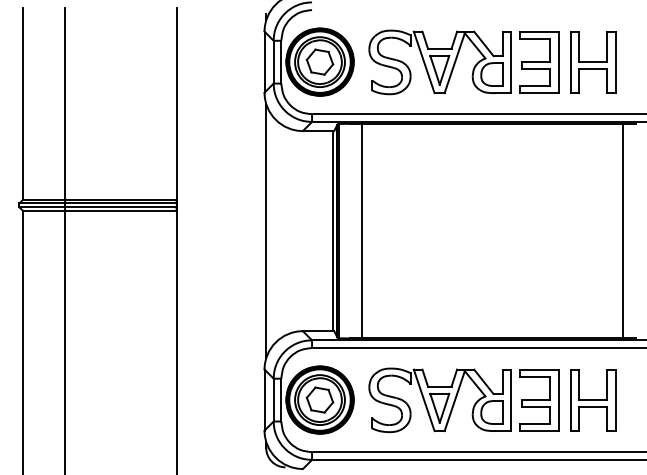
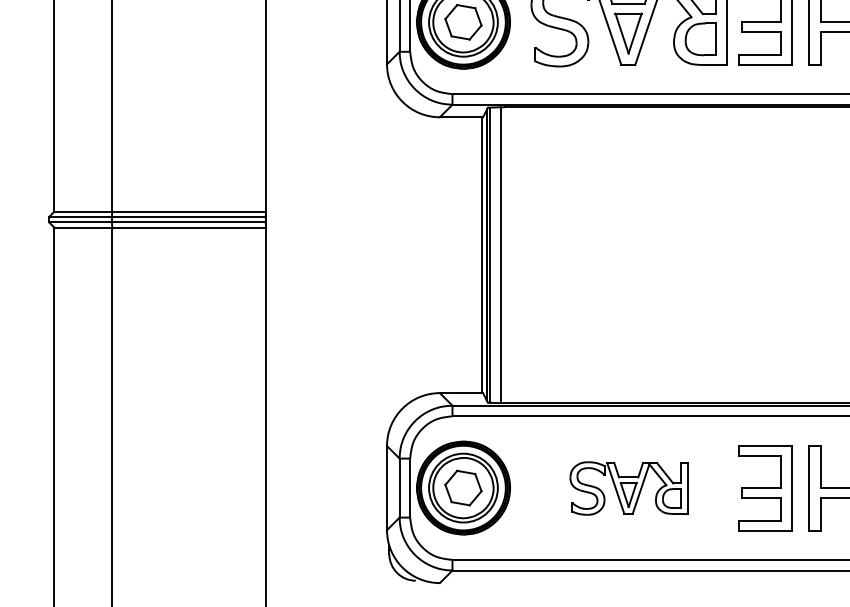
line: (362, 230) -> (501, 254), moved
line: (266, 231) -> (389, 255), removed
part: (439, 400) -> (628, 488), size x0.6

